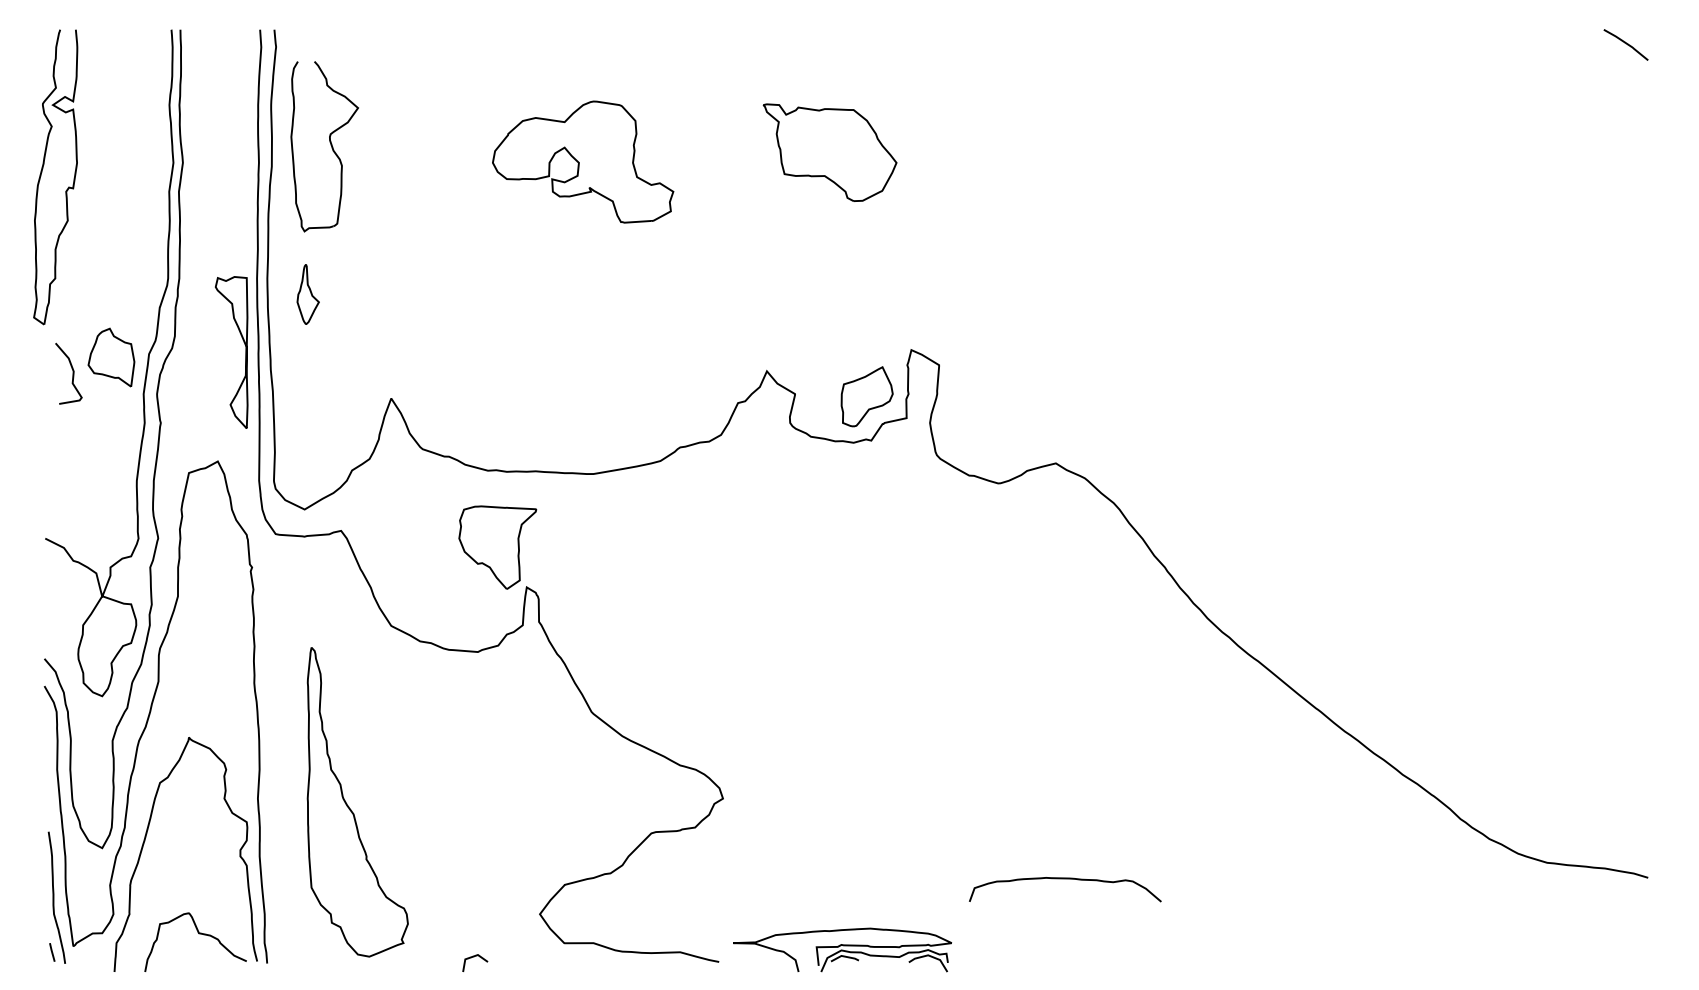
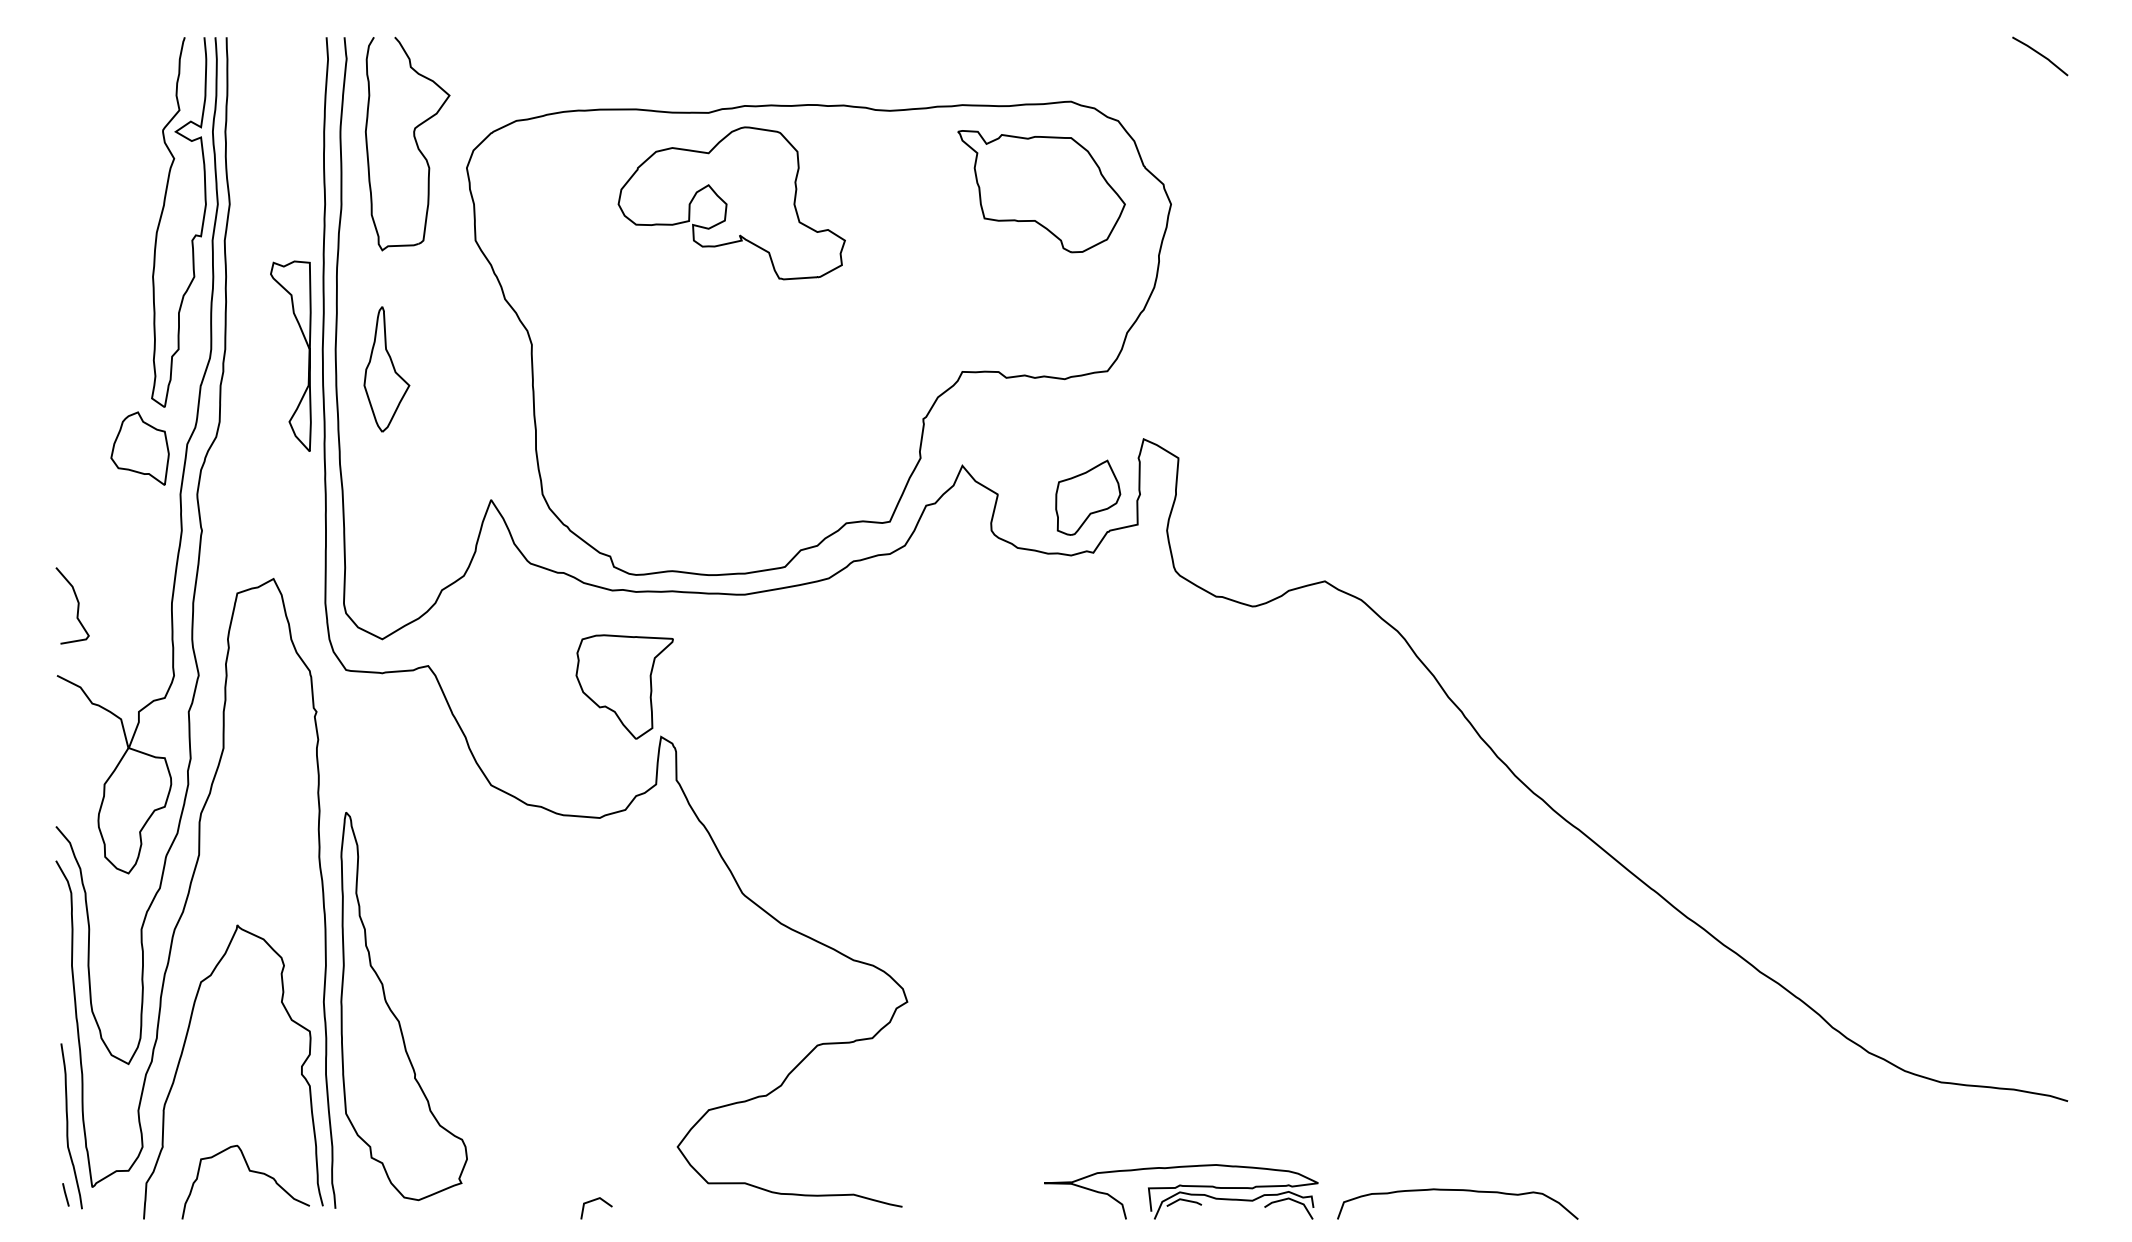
part: (330, 143) -> (414, 140), moved
part: (41, 174) -> (161, 219), moved
part: (652, 269) -> (818, 337), added
part: (307, 294) -> (386, 369), size x1.67
part: (245, 351) -> (308, 355), moved
curve: (72, 373) -> (77, 605), moved
part: (350, 807) -> (394, 1013), moved
curve: (1065, 878) -> (1457, 1190), moved
part: (842, 949) -> (1181, 1191), moved

